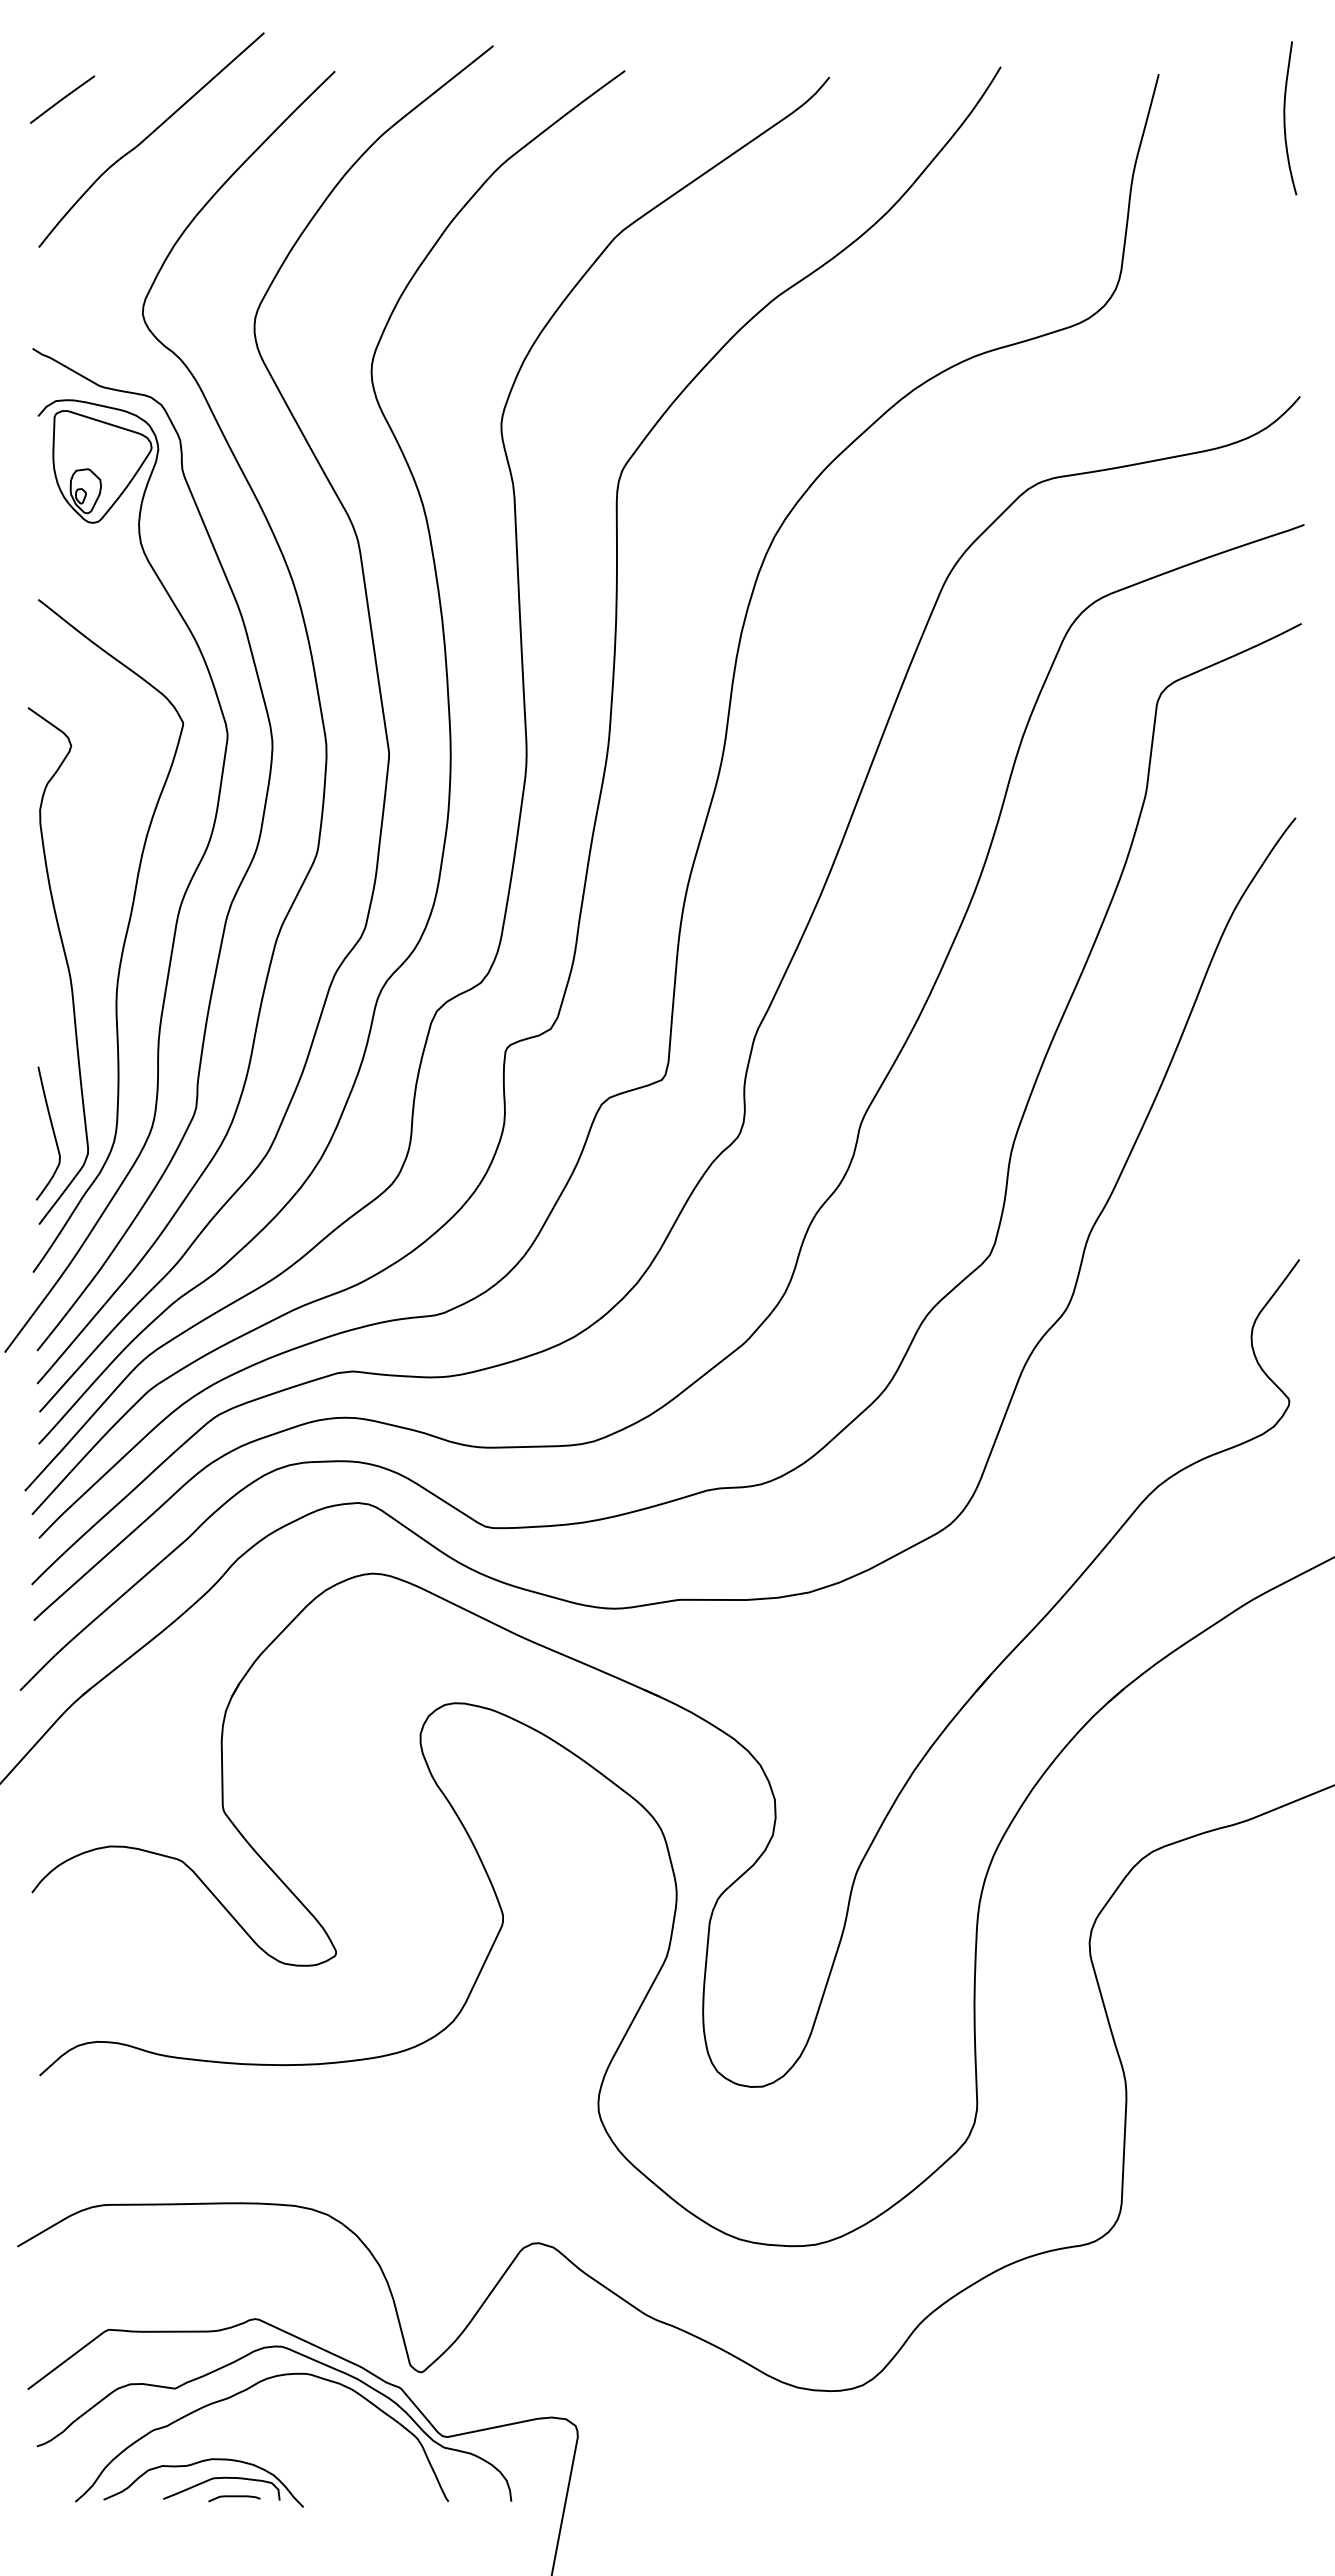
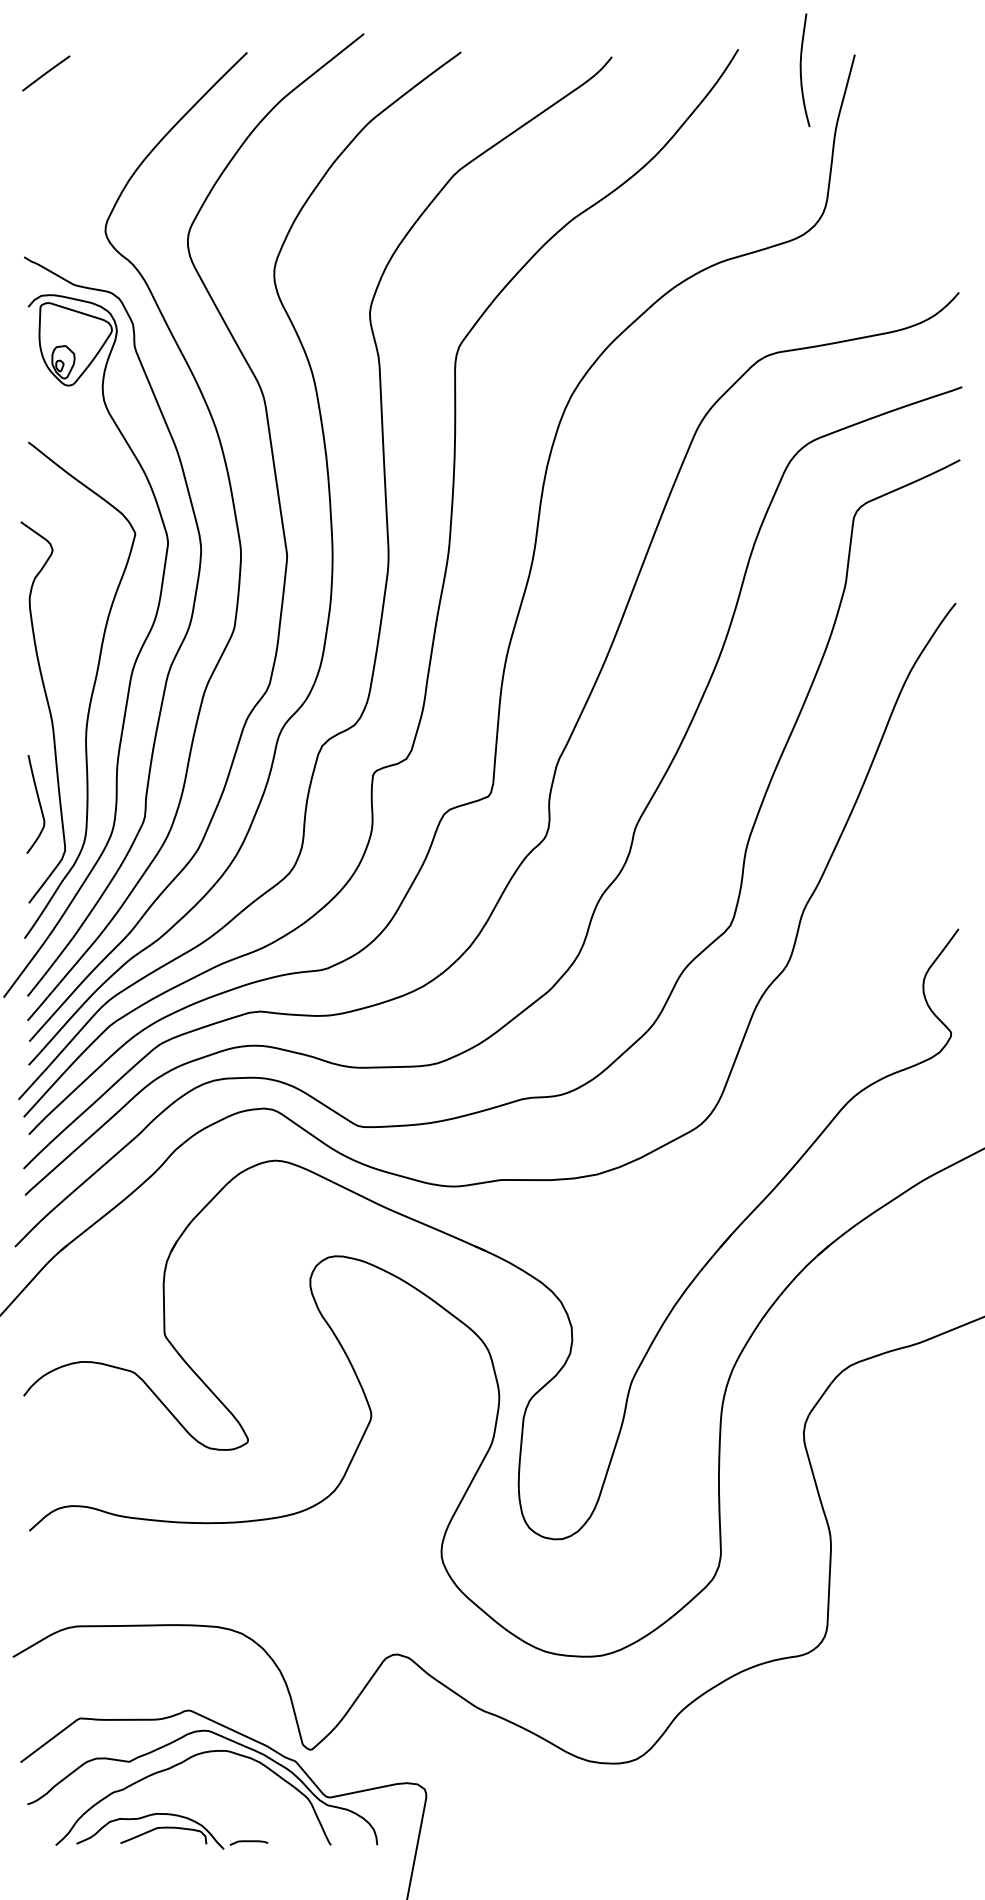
curve: (1285, 118) -> (801, 70), moved
curve: (149, 136) -> (110, 100), removed
curve: (52, 1131) -> (38, 802), moved
curve: (234, 2497) -> (249, 1842), moved

